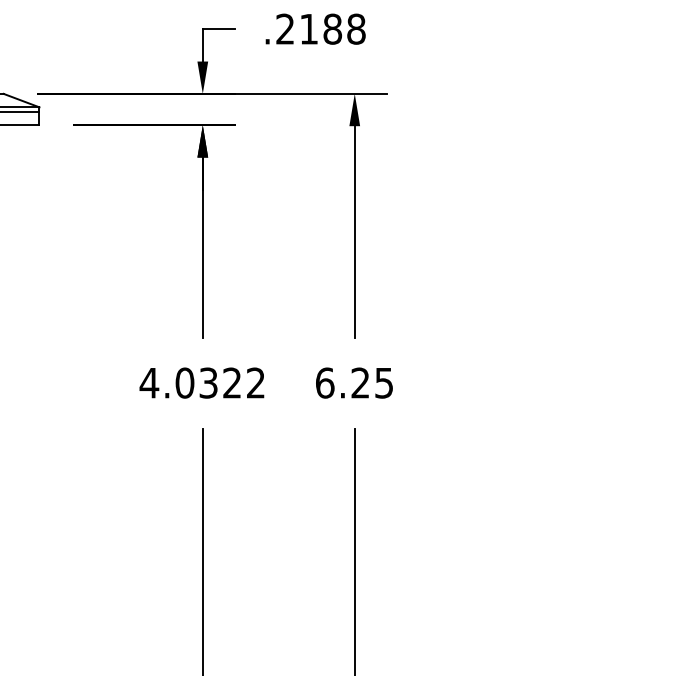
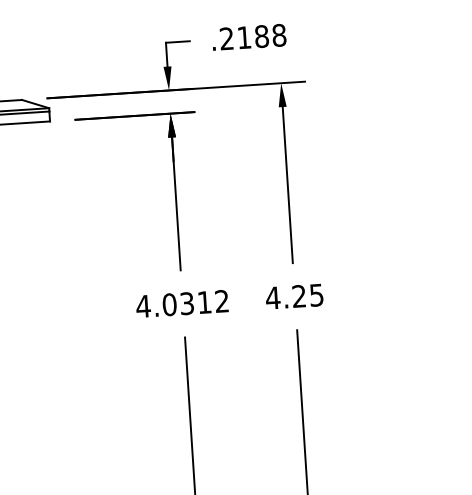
text: (231, 382) -> (204, 302), 4.0322 -> 4.0312
text: (324, 382) -> (272, 297), 6.25 -> 4.25

